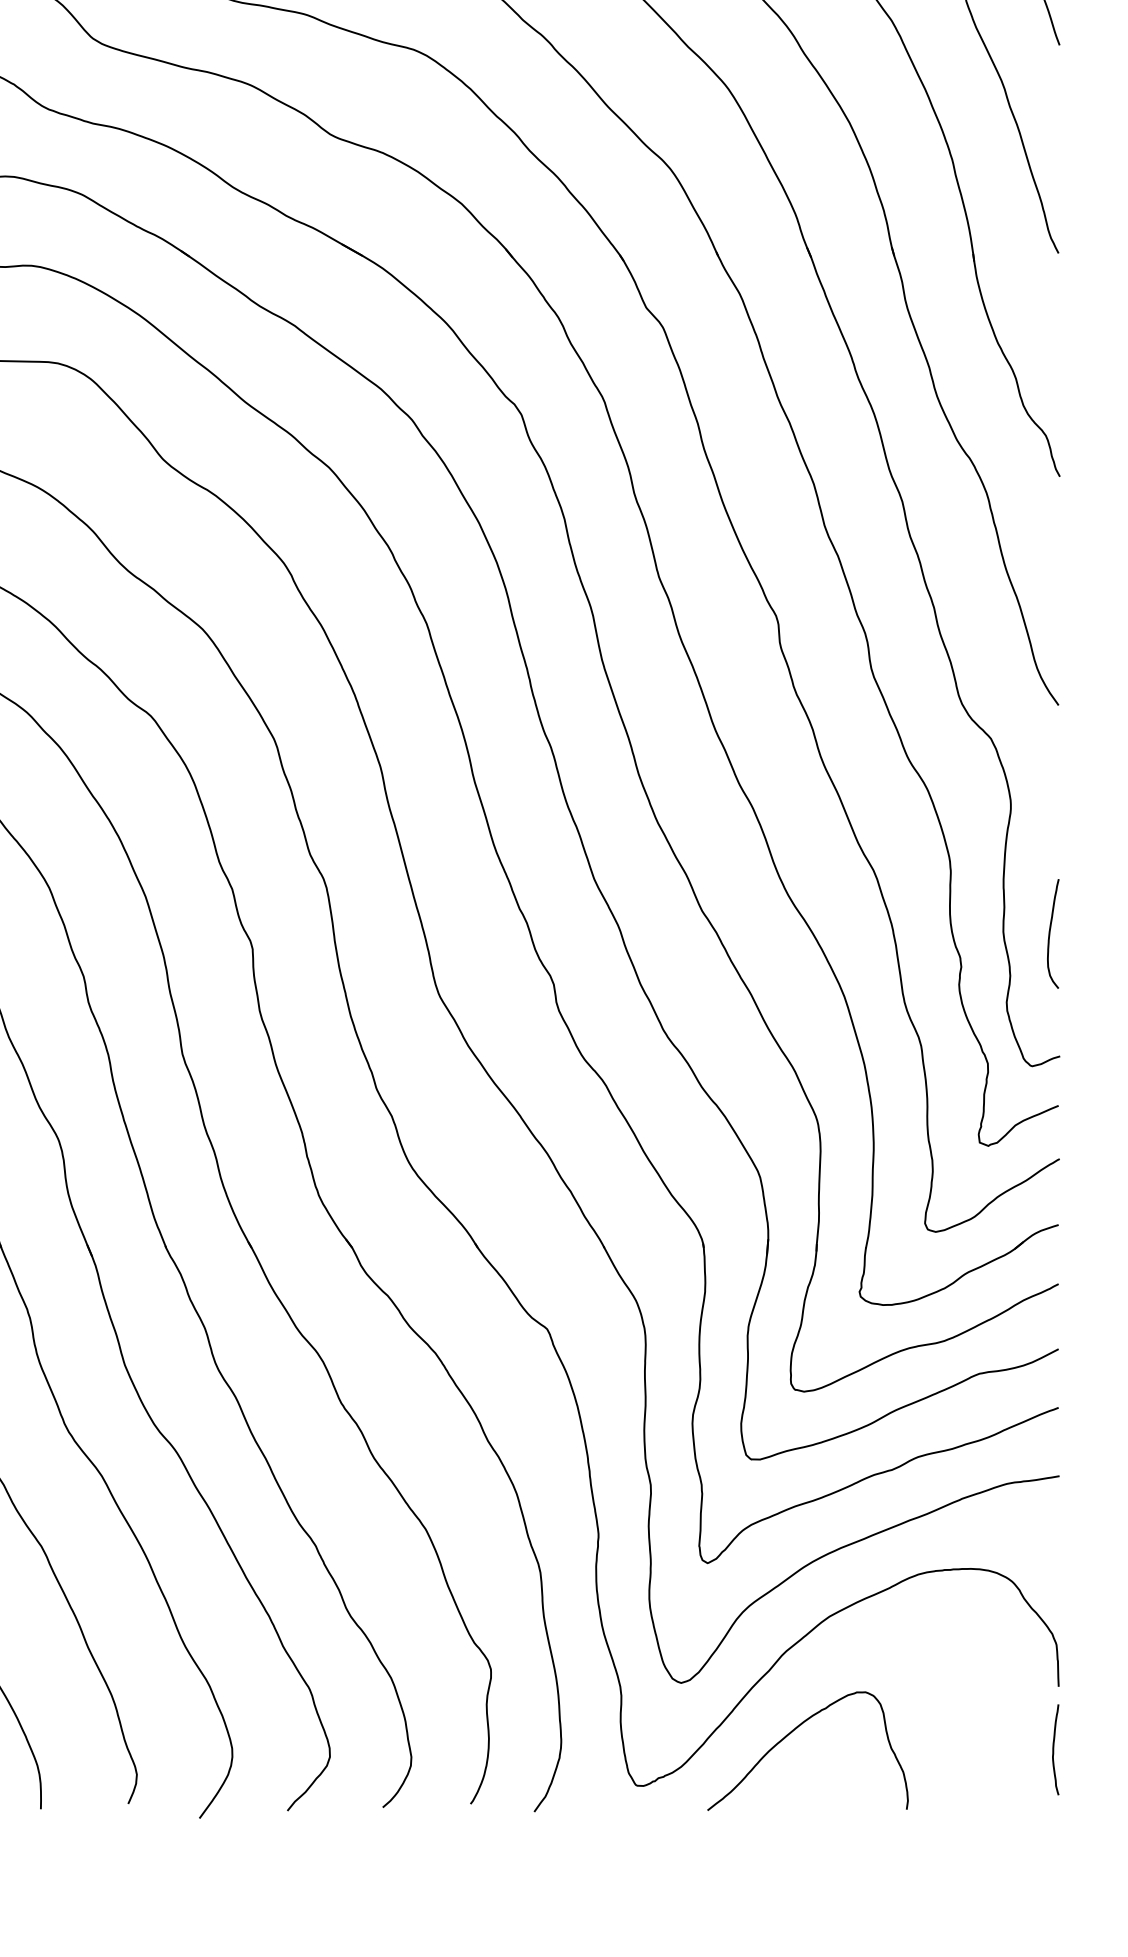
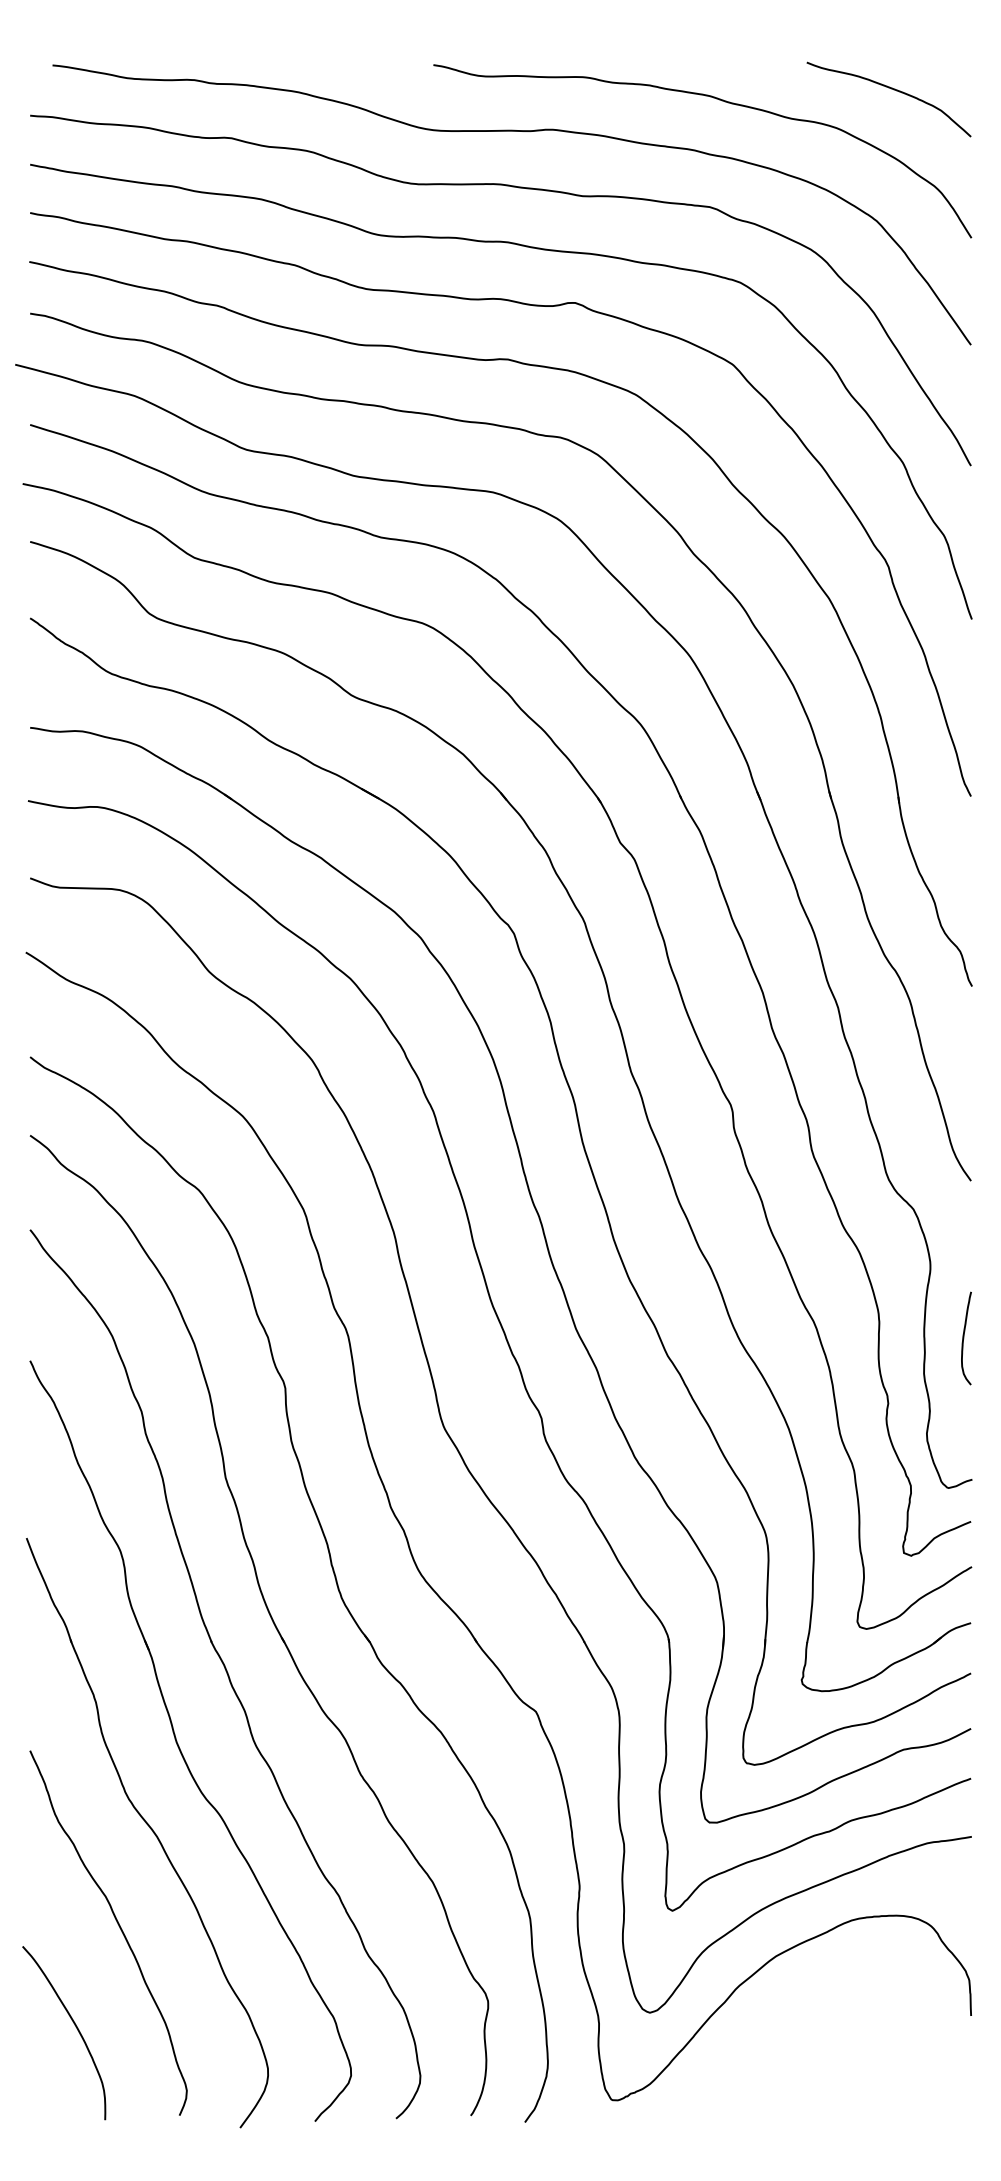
curve: (1050, 933) -> (964, 1338), moved
curve: (792, 1733) -> (744, 2055), removed
curve: (1054, 1749) -> (967, 2069), removed

